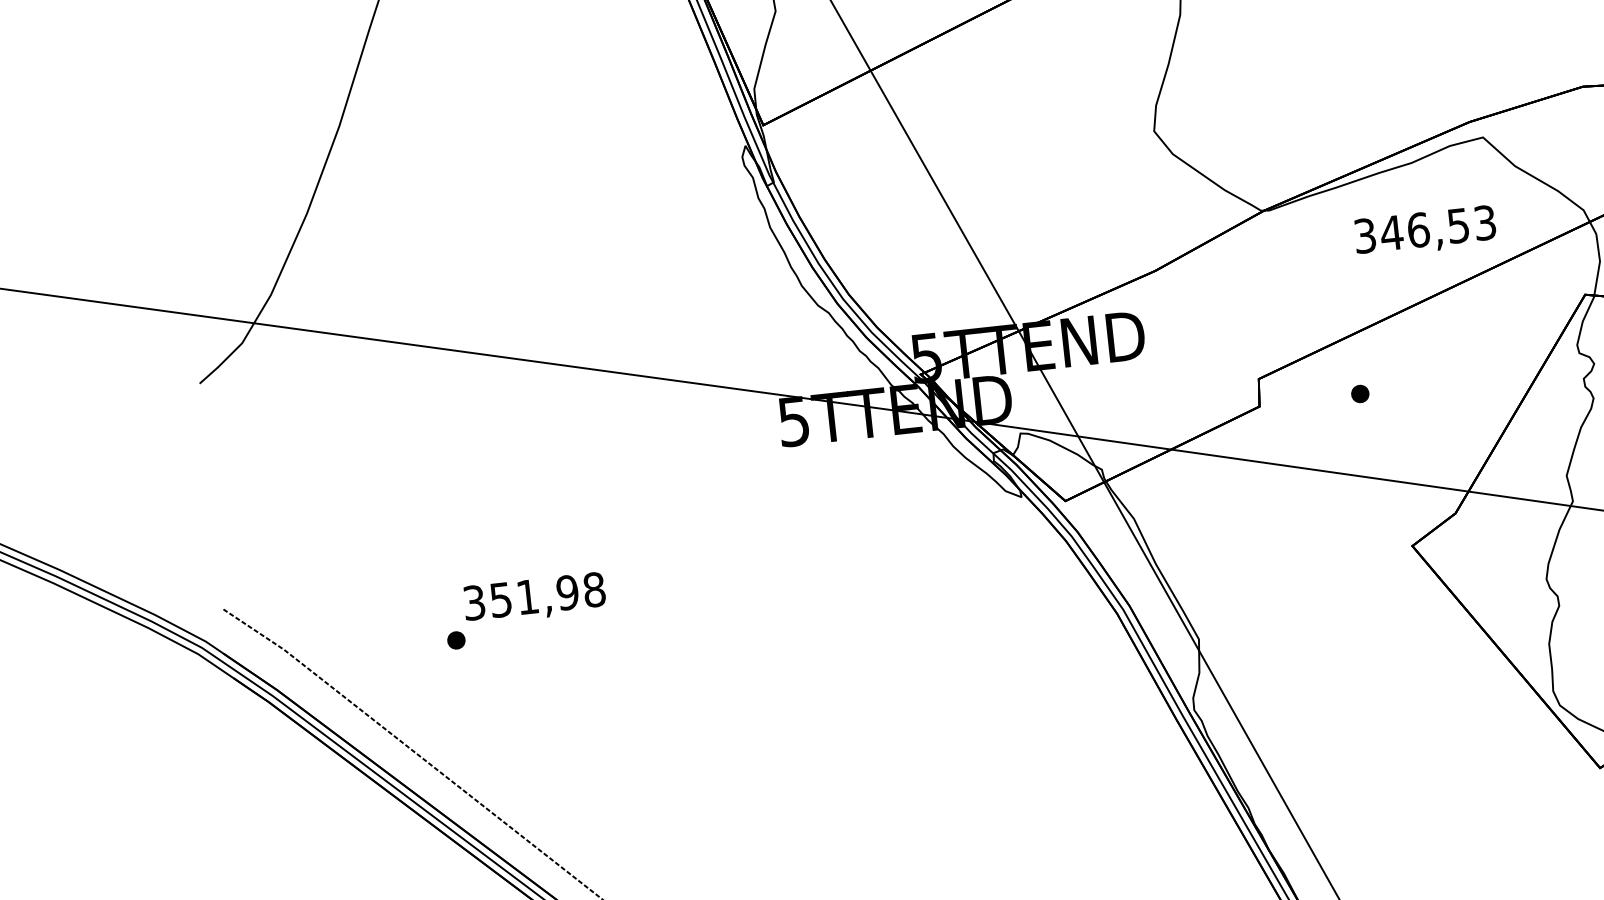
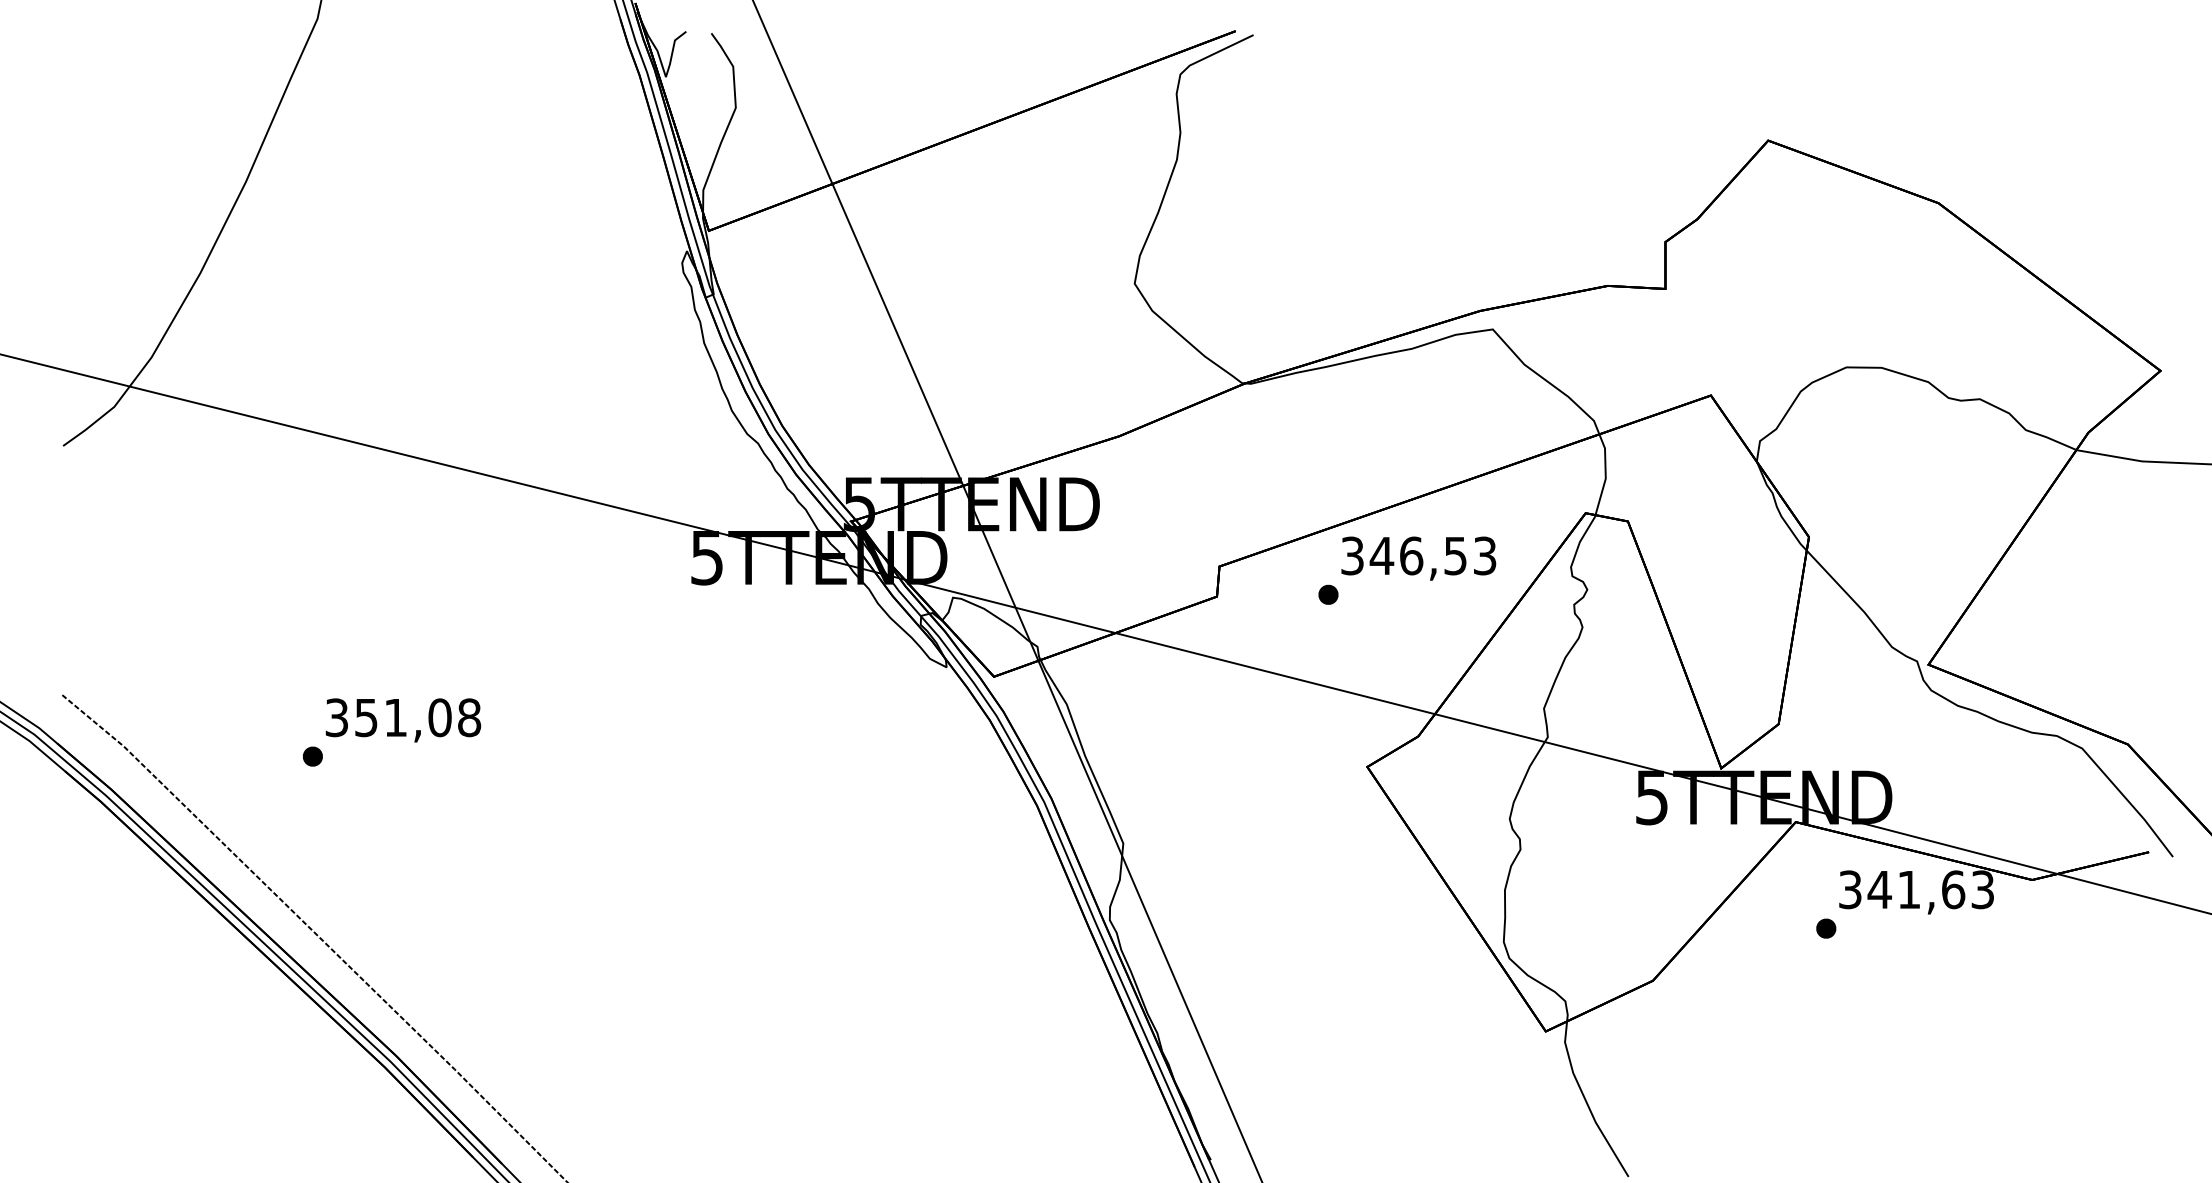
text: (1425, 231) -> (1418, 558), moved
text: (567, 592) -> (439, 717), 351,98 -> 351,08

